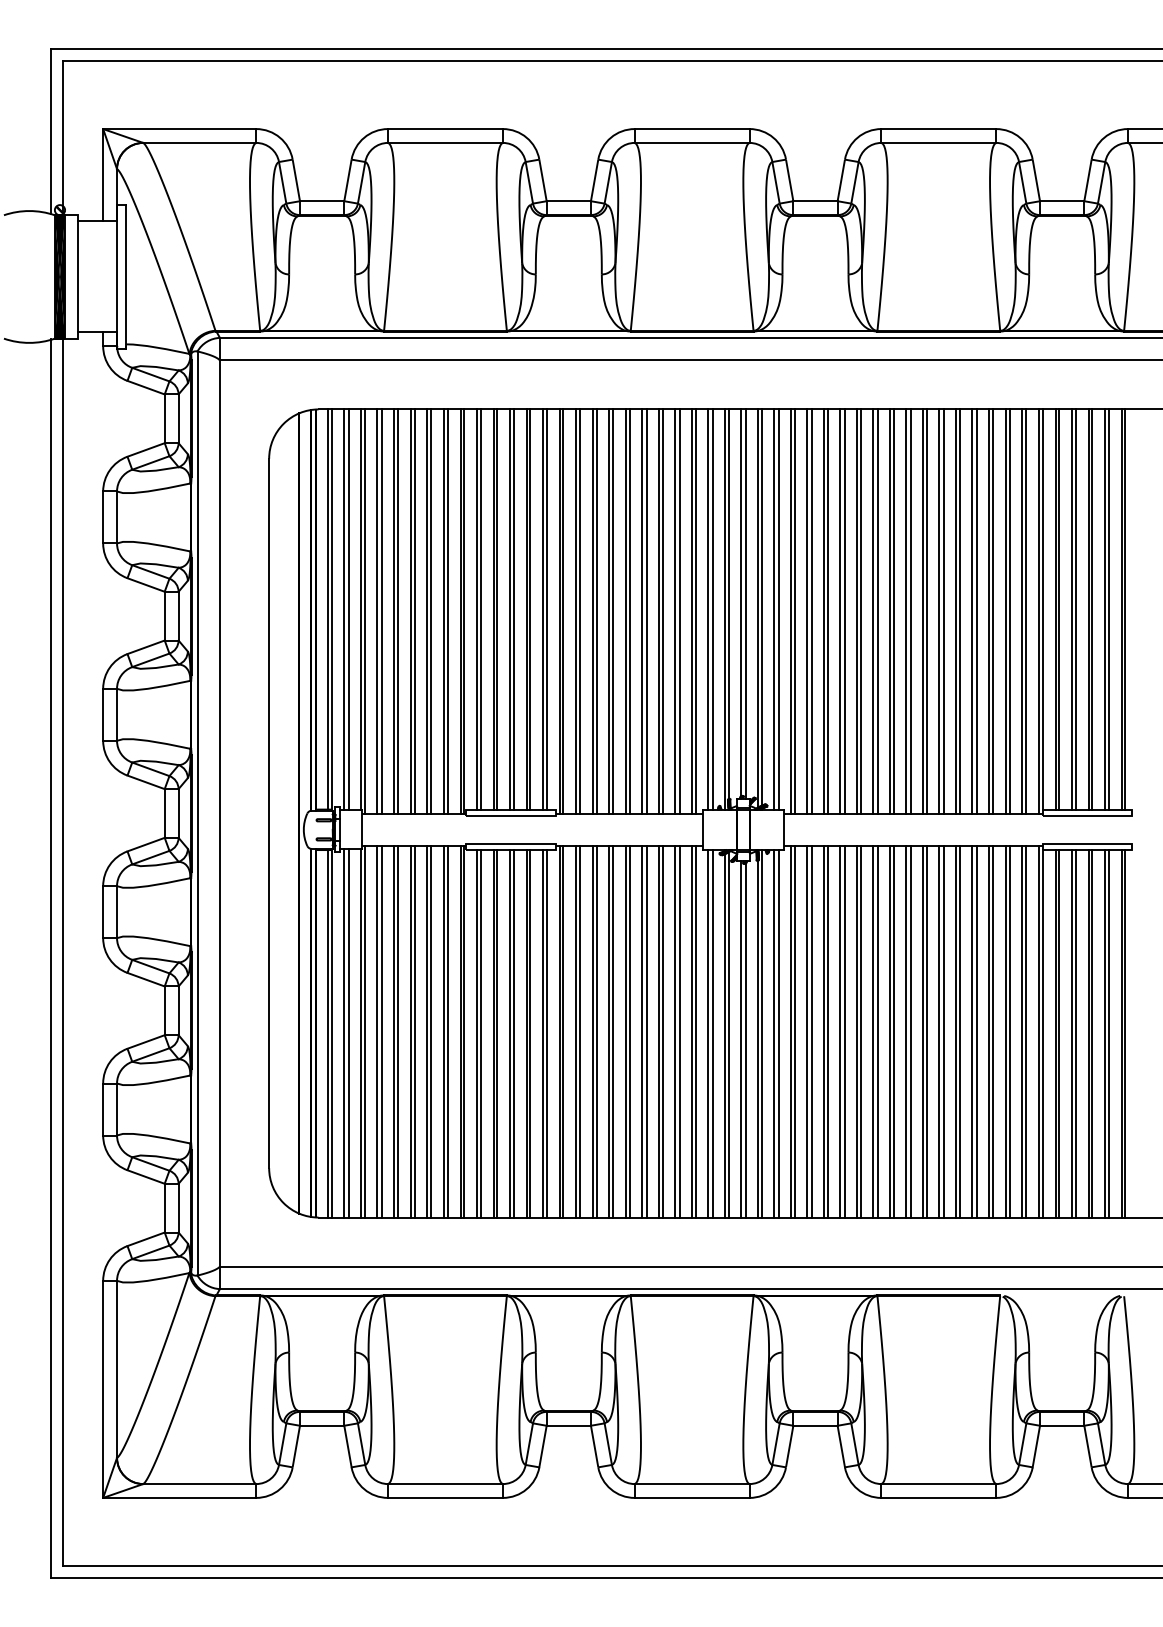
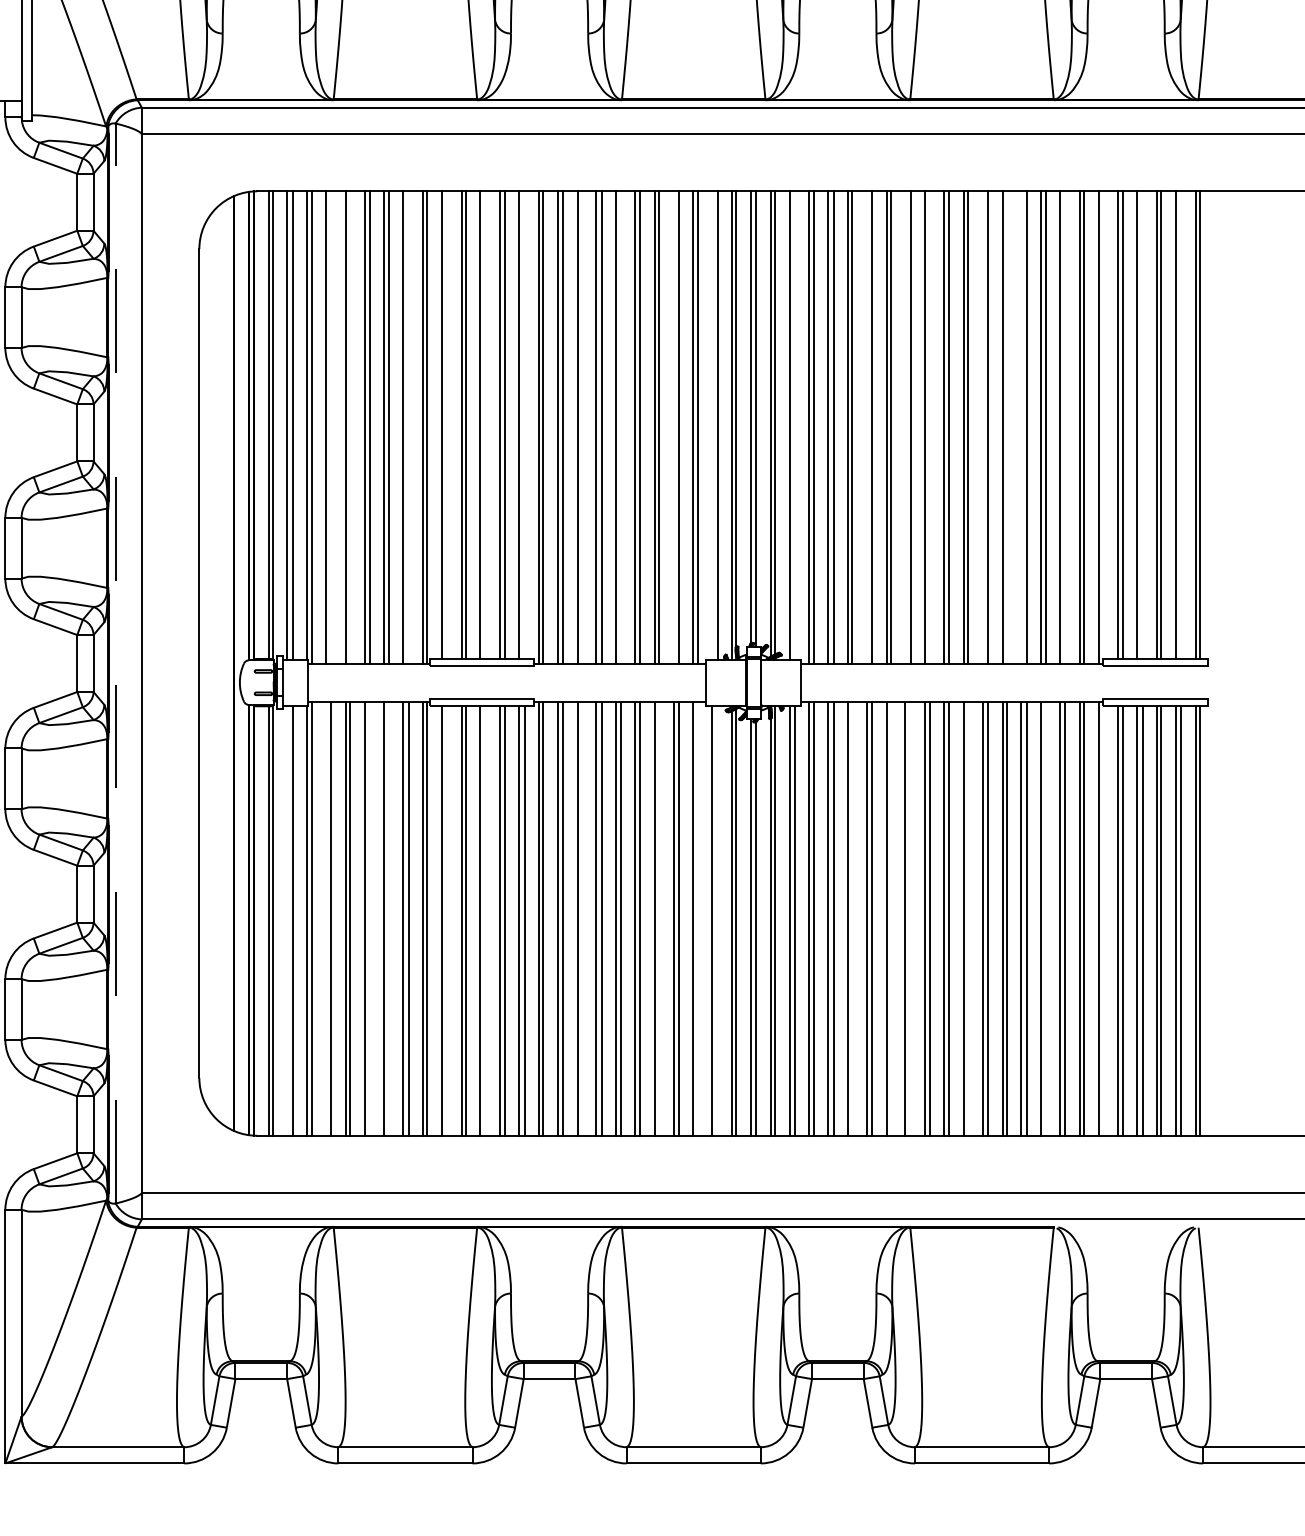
line: (481, 609) -> (447, 425), removed
line: (514, 609) -> (486, 425), removed
line: (547, 609) -> (524, 425), removed
line: (708, 609) -> (712, 425), removed
line: (778, 609) -> (794, 425), removed
line: (1043, 609) -> (1104, 425), removed
line: (1076, 609) -> (1142, 425), removed
line: (1109, 609) -> (1181, 425), removed
line: (382, 611) -> (331, 427), removed
line: (398, 611) -> (350, 427), removed
line: (448, 611) -> (408, 427), removed
line: (596, 611) -> (581, 427), removed
line: (629, 611) -> (620, 427), removed
line: (674, 611) -> (673, 427), removed
line: (840, 611) -> (867, 427), removed
line: (873, 611) -> (905, 427), removed
line: (894, 611) -> (930, 427), removed
line: (939, 611) -> (982, 427), removed
line: (960, 611) -> (1007, 427), removed
line: (972, 611) -> (1021, 427), removed
line: (1010, 611) -> (1065, 427), removed
line: (197, 813) -> (115, 663), solid -> dashed
line: (377, 1031) -> (325, 918), removed
line: (415, 1031) -> (370, 918), removed
line: (431, 1031) -> (389, 918), removed
line: (596, 1031) -> (581, 918), removed
line: (662, 1031) -> (659, 918), removed
line: (695, 1031) -> (697, 918), removed
line: (827, 1031) -> (851, 918), removed
line: (860, 1031) -> (890, 918), removed
line: (877, 1031) -> (910, 918), removed
line: (927, 1031) -> (968, 918), removed
line: (993, 1031) -> (1045, 918), removed
line: (344, 1033) -> (287, 920), removed
line: (481, 1033) -> (447, 920), removed
line: (514, 1033) -> (486, 920), removed
line: (712, 1033) -> (717, 920), removed
line: (1043, 1033) -> (1104, 920), removed

